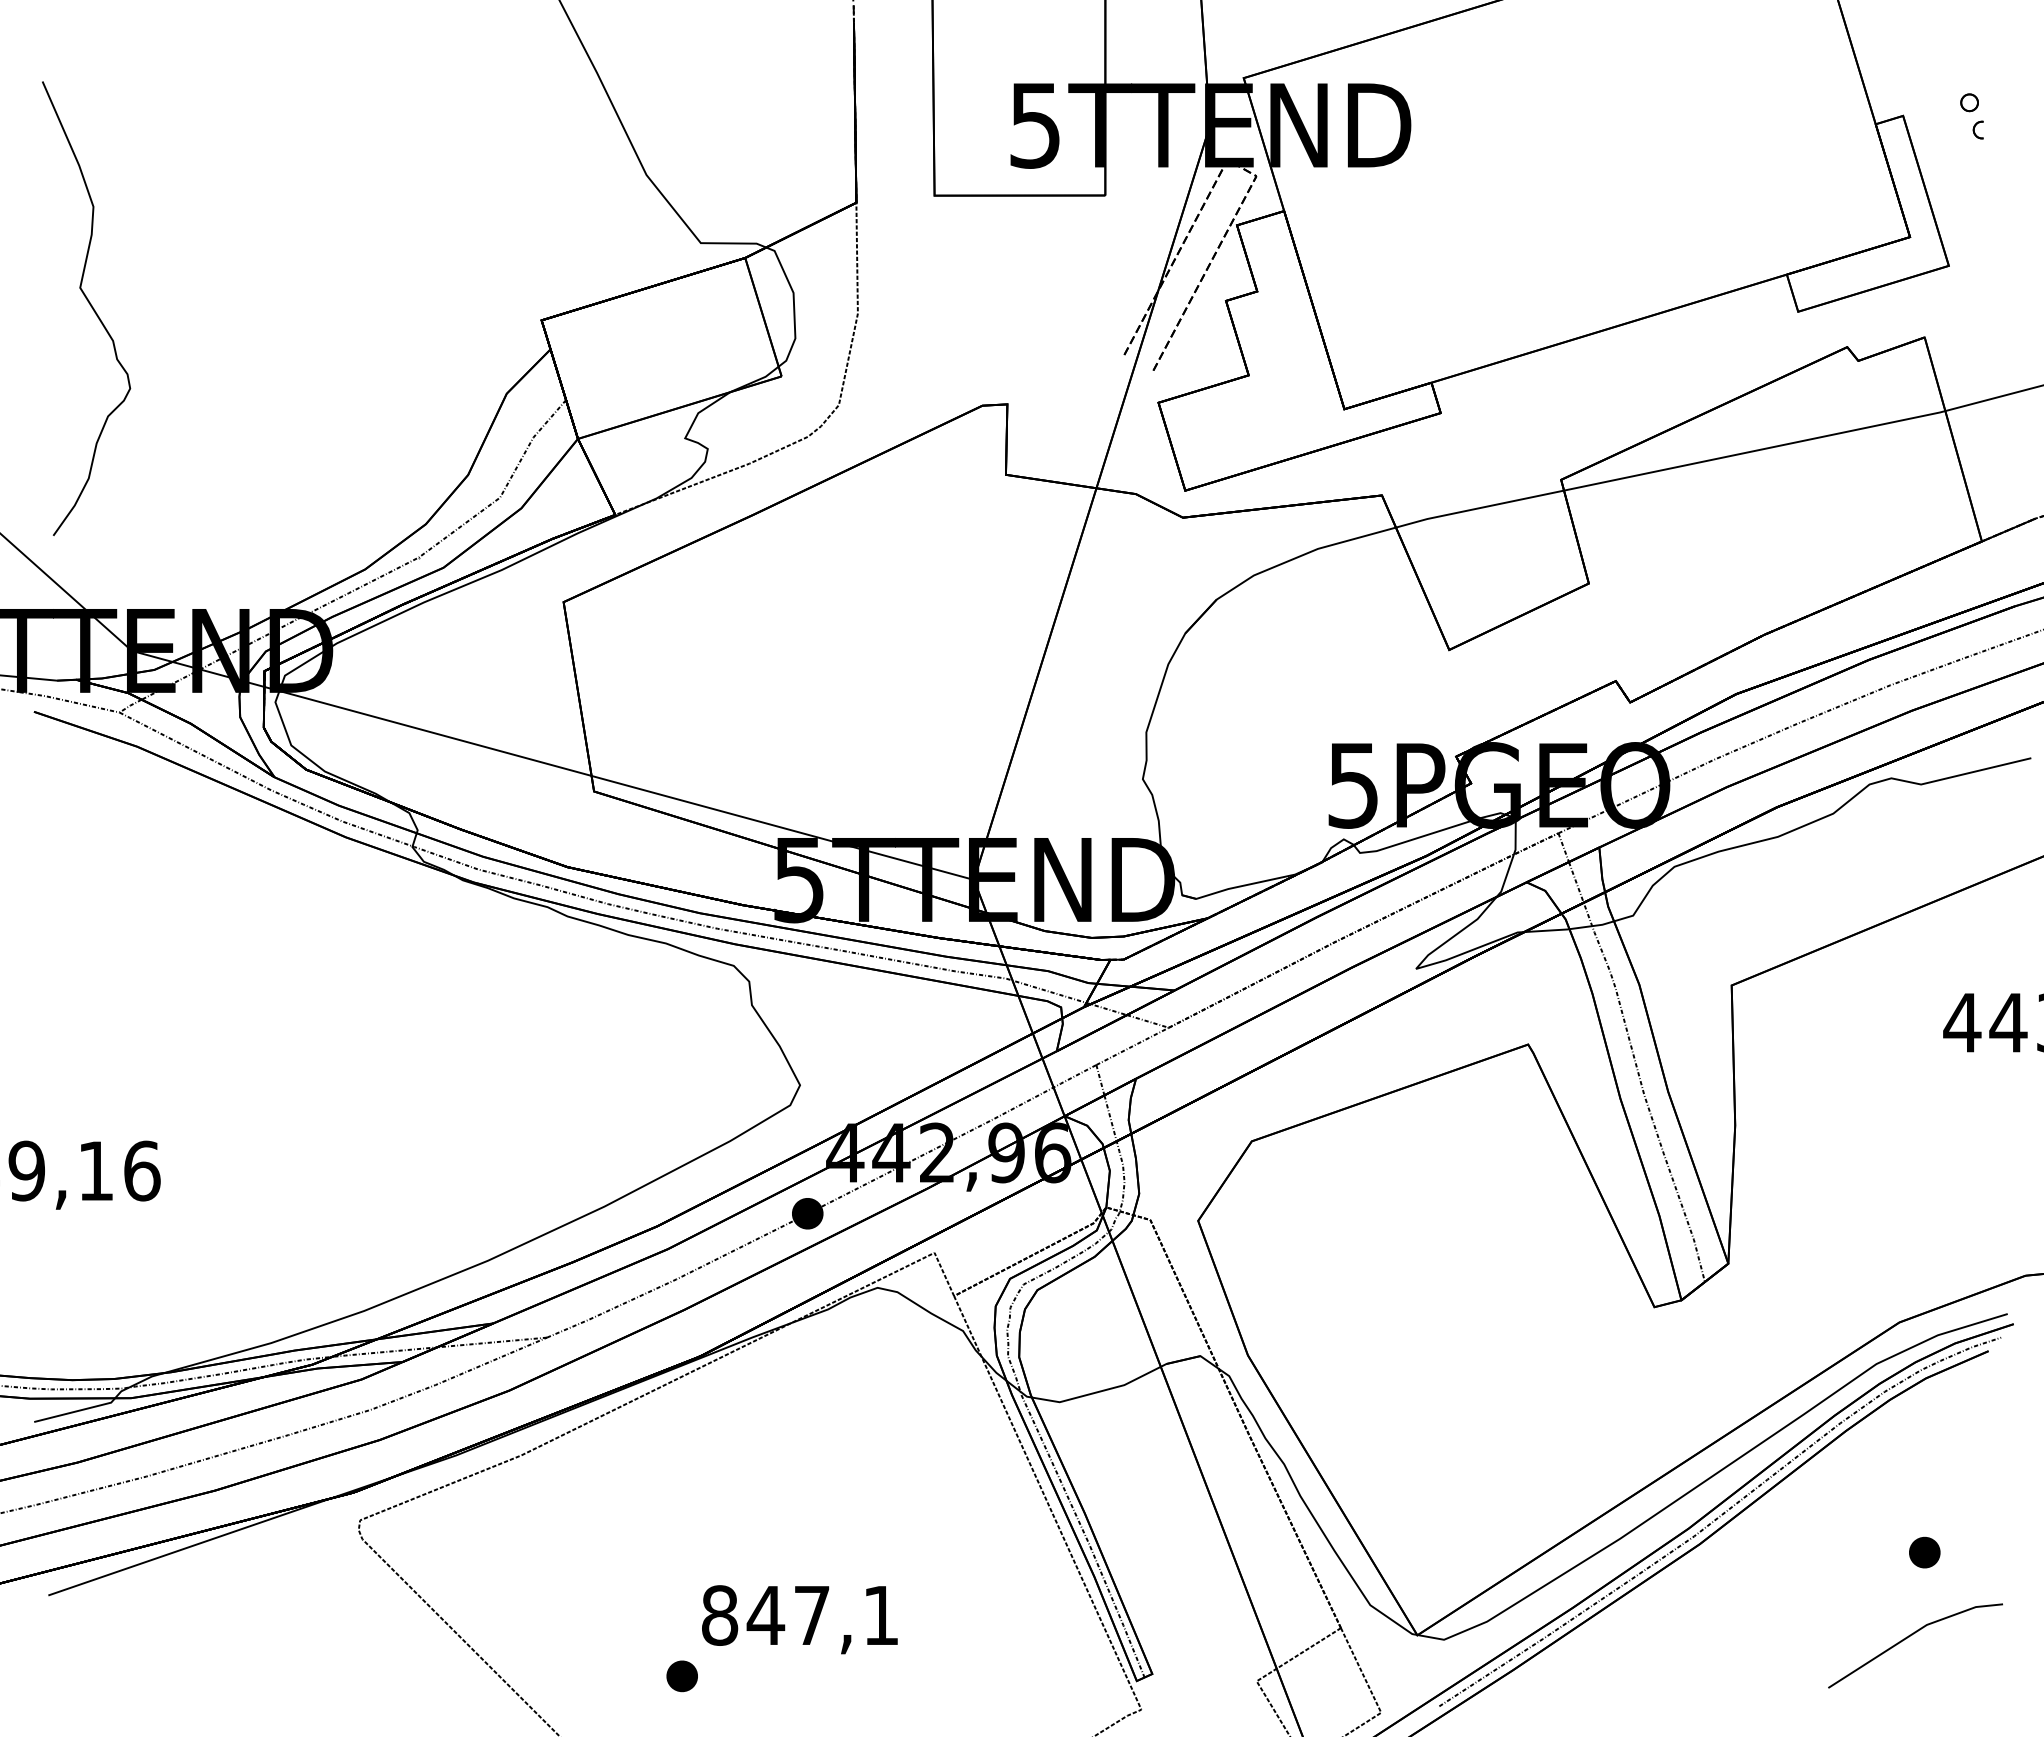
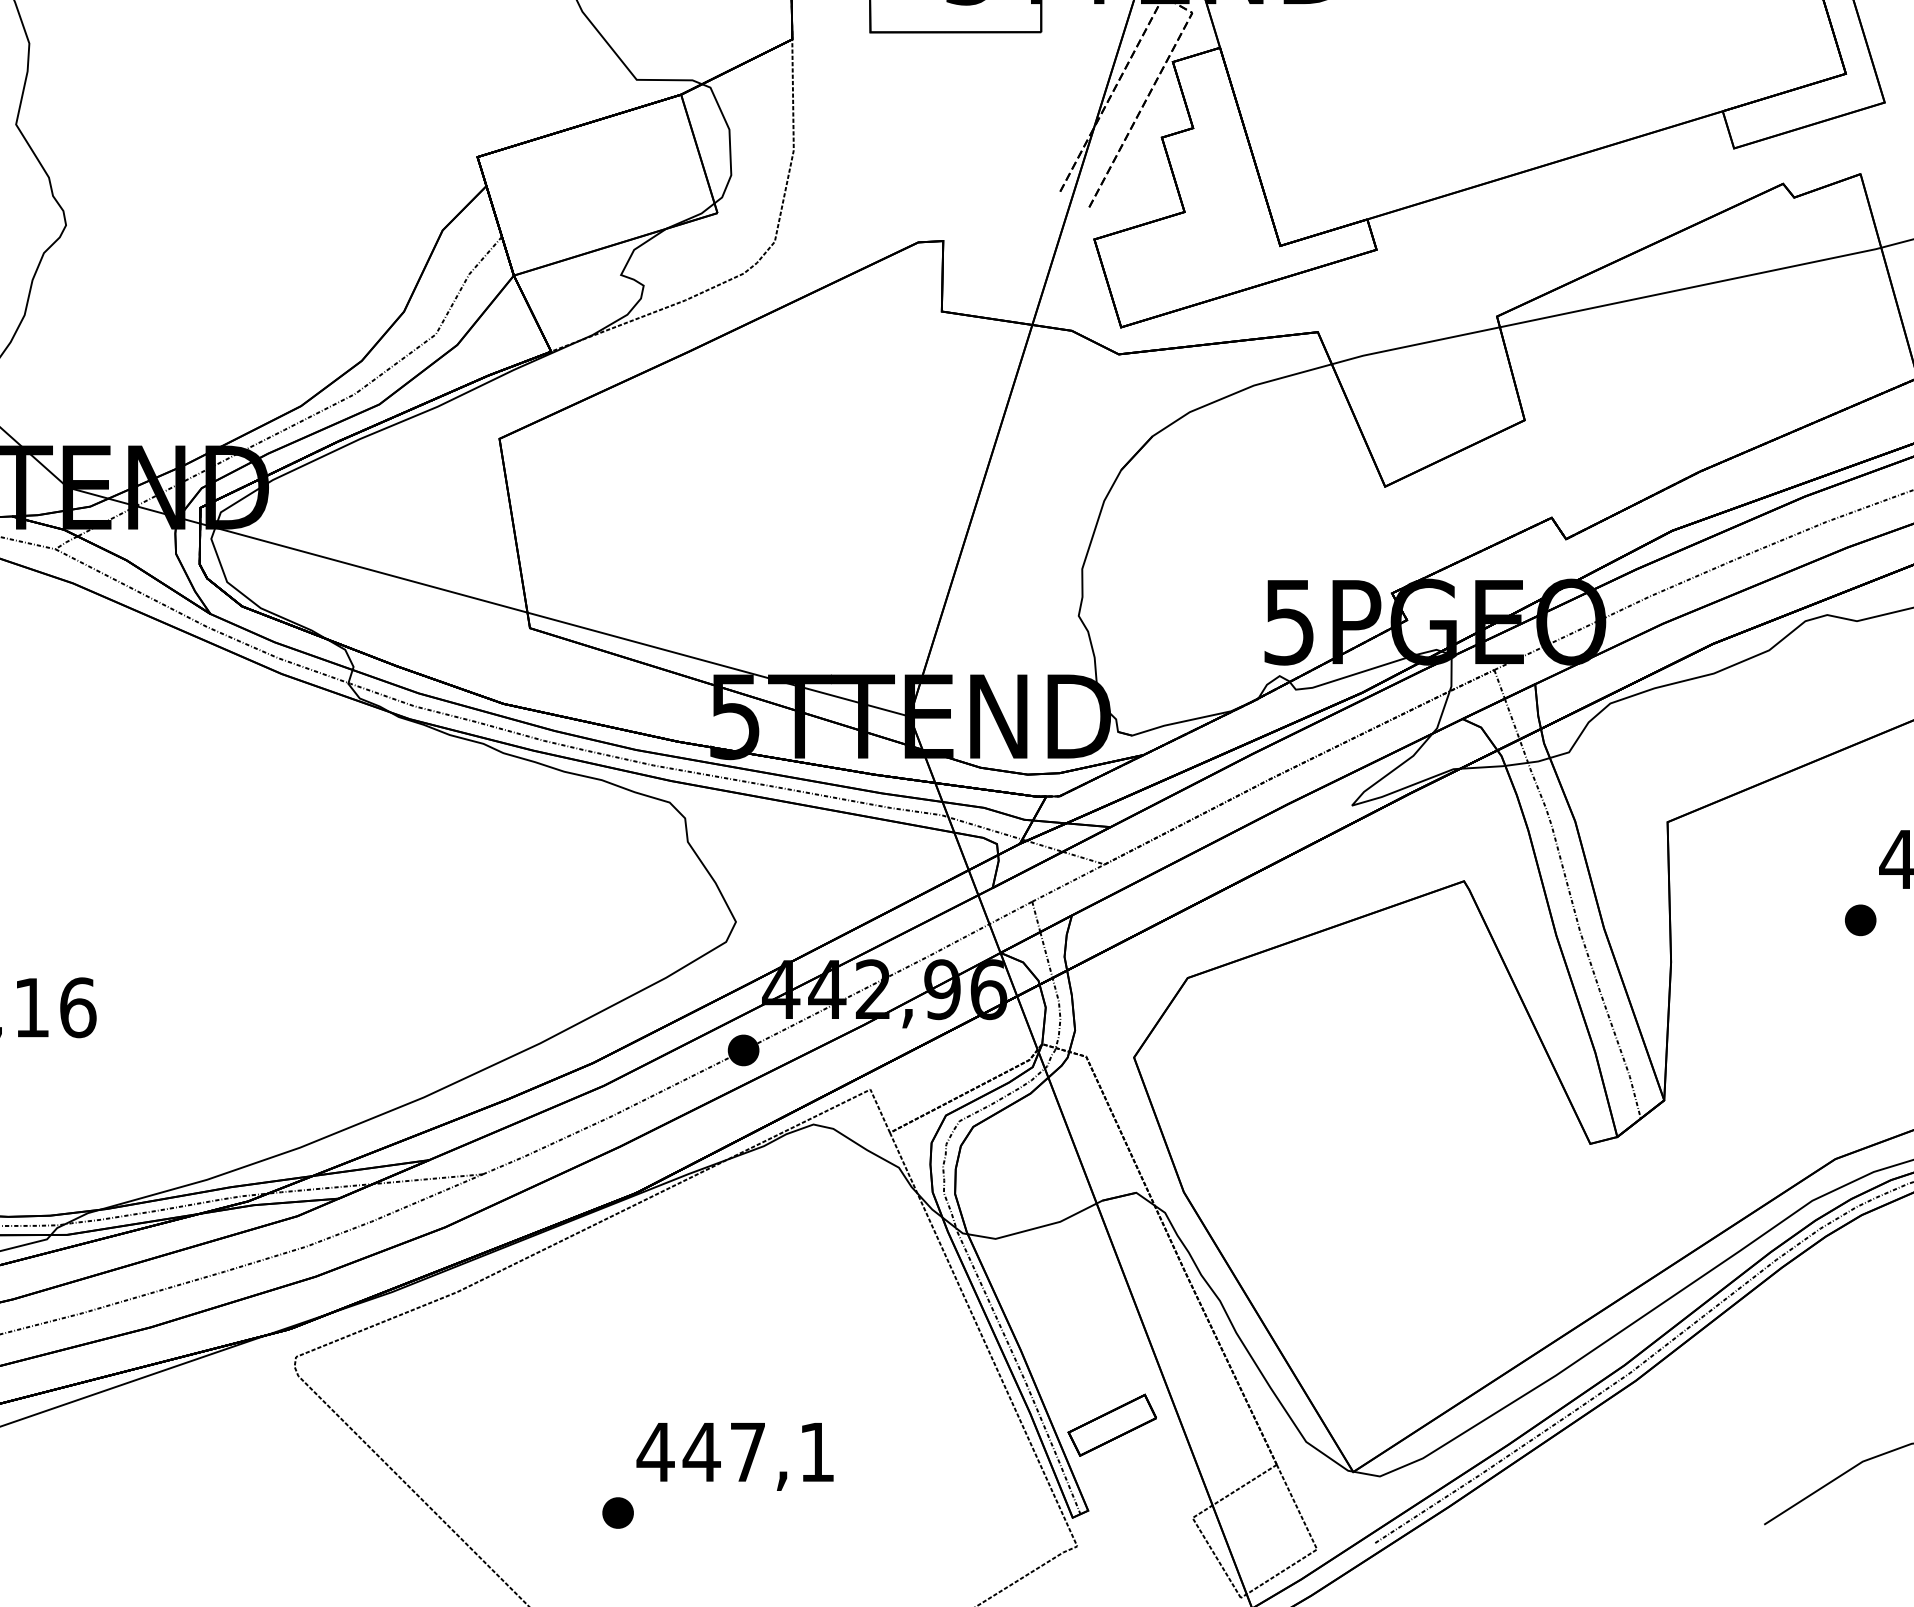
part: (1924, 1552) -> (1860, 920), moved
part: (1176, 1588) -> (1112, 1425), added
text: (719, 1615) -> (655, 1452), 847,1 -> 447,1

